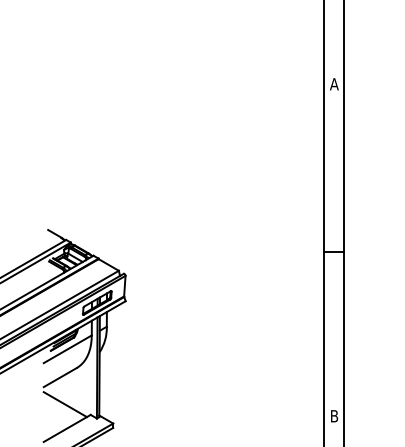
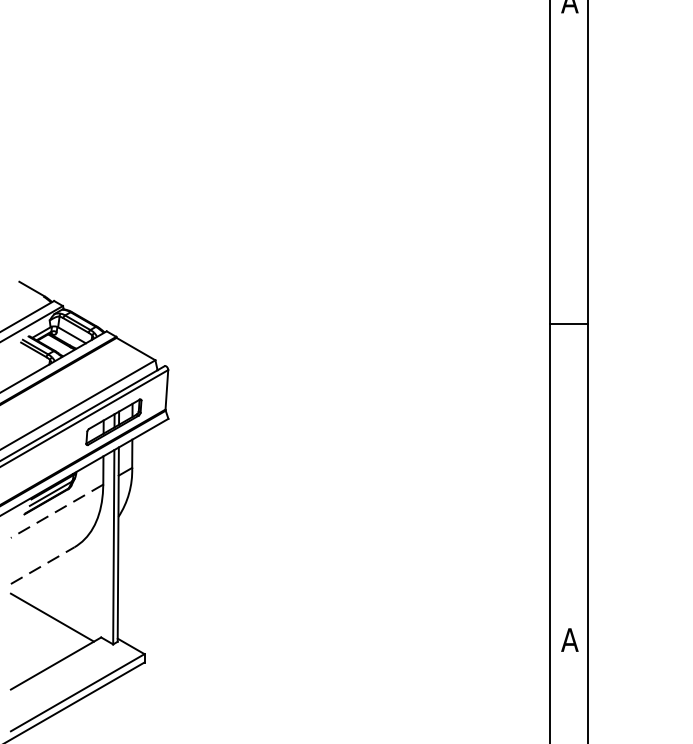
line: (67, 349) -> (56, 511), solid -> dashed
line: (60, 377) -> (43, 565), solid -> dashed
text: (334, 416) -> (570, 640), B -> A

